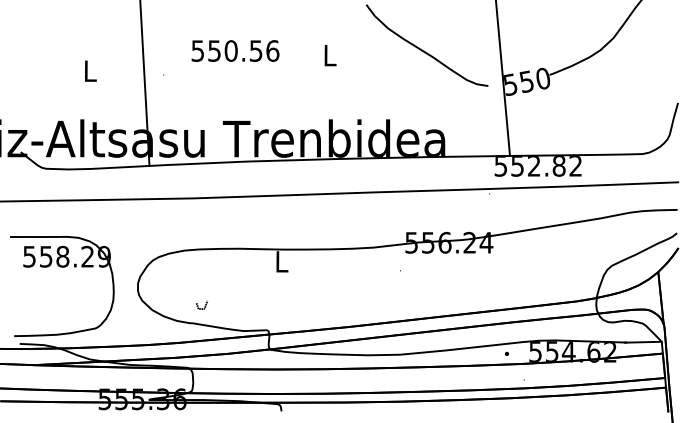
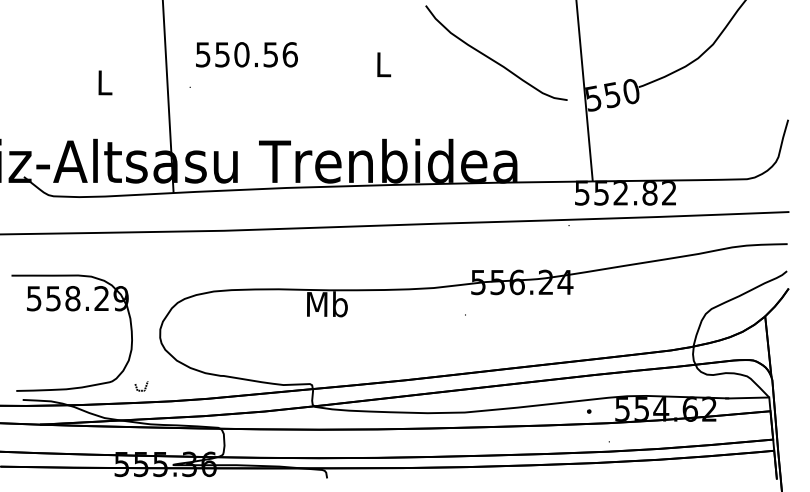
text: (235, 50) -> (246, 54), moved
text: (281, 261) -> (327, 304), L -> Mb
line: (198, 305) -> (137, 386), moved

